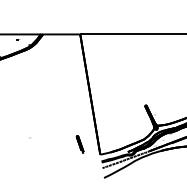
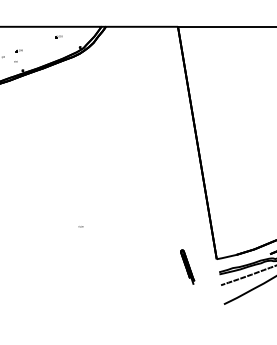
part: (79, 144) -> (186, 266), moved

